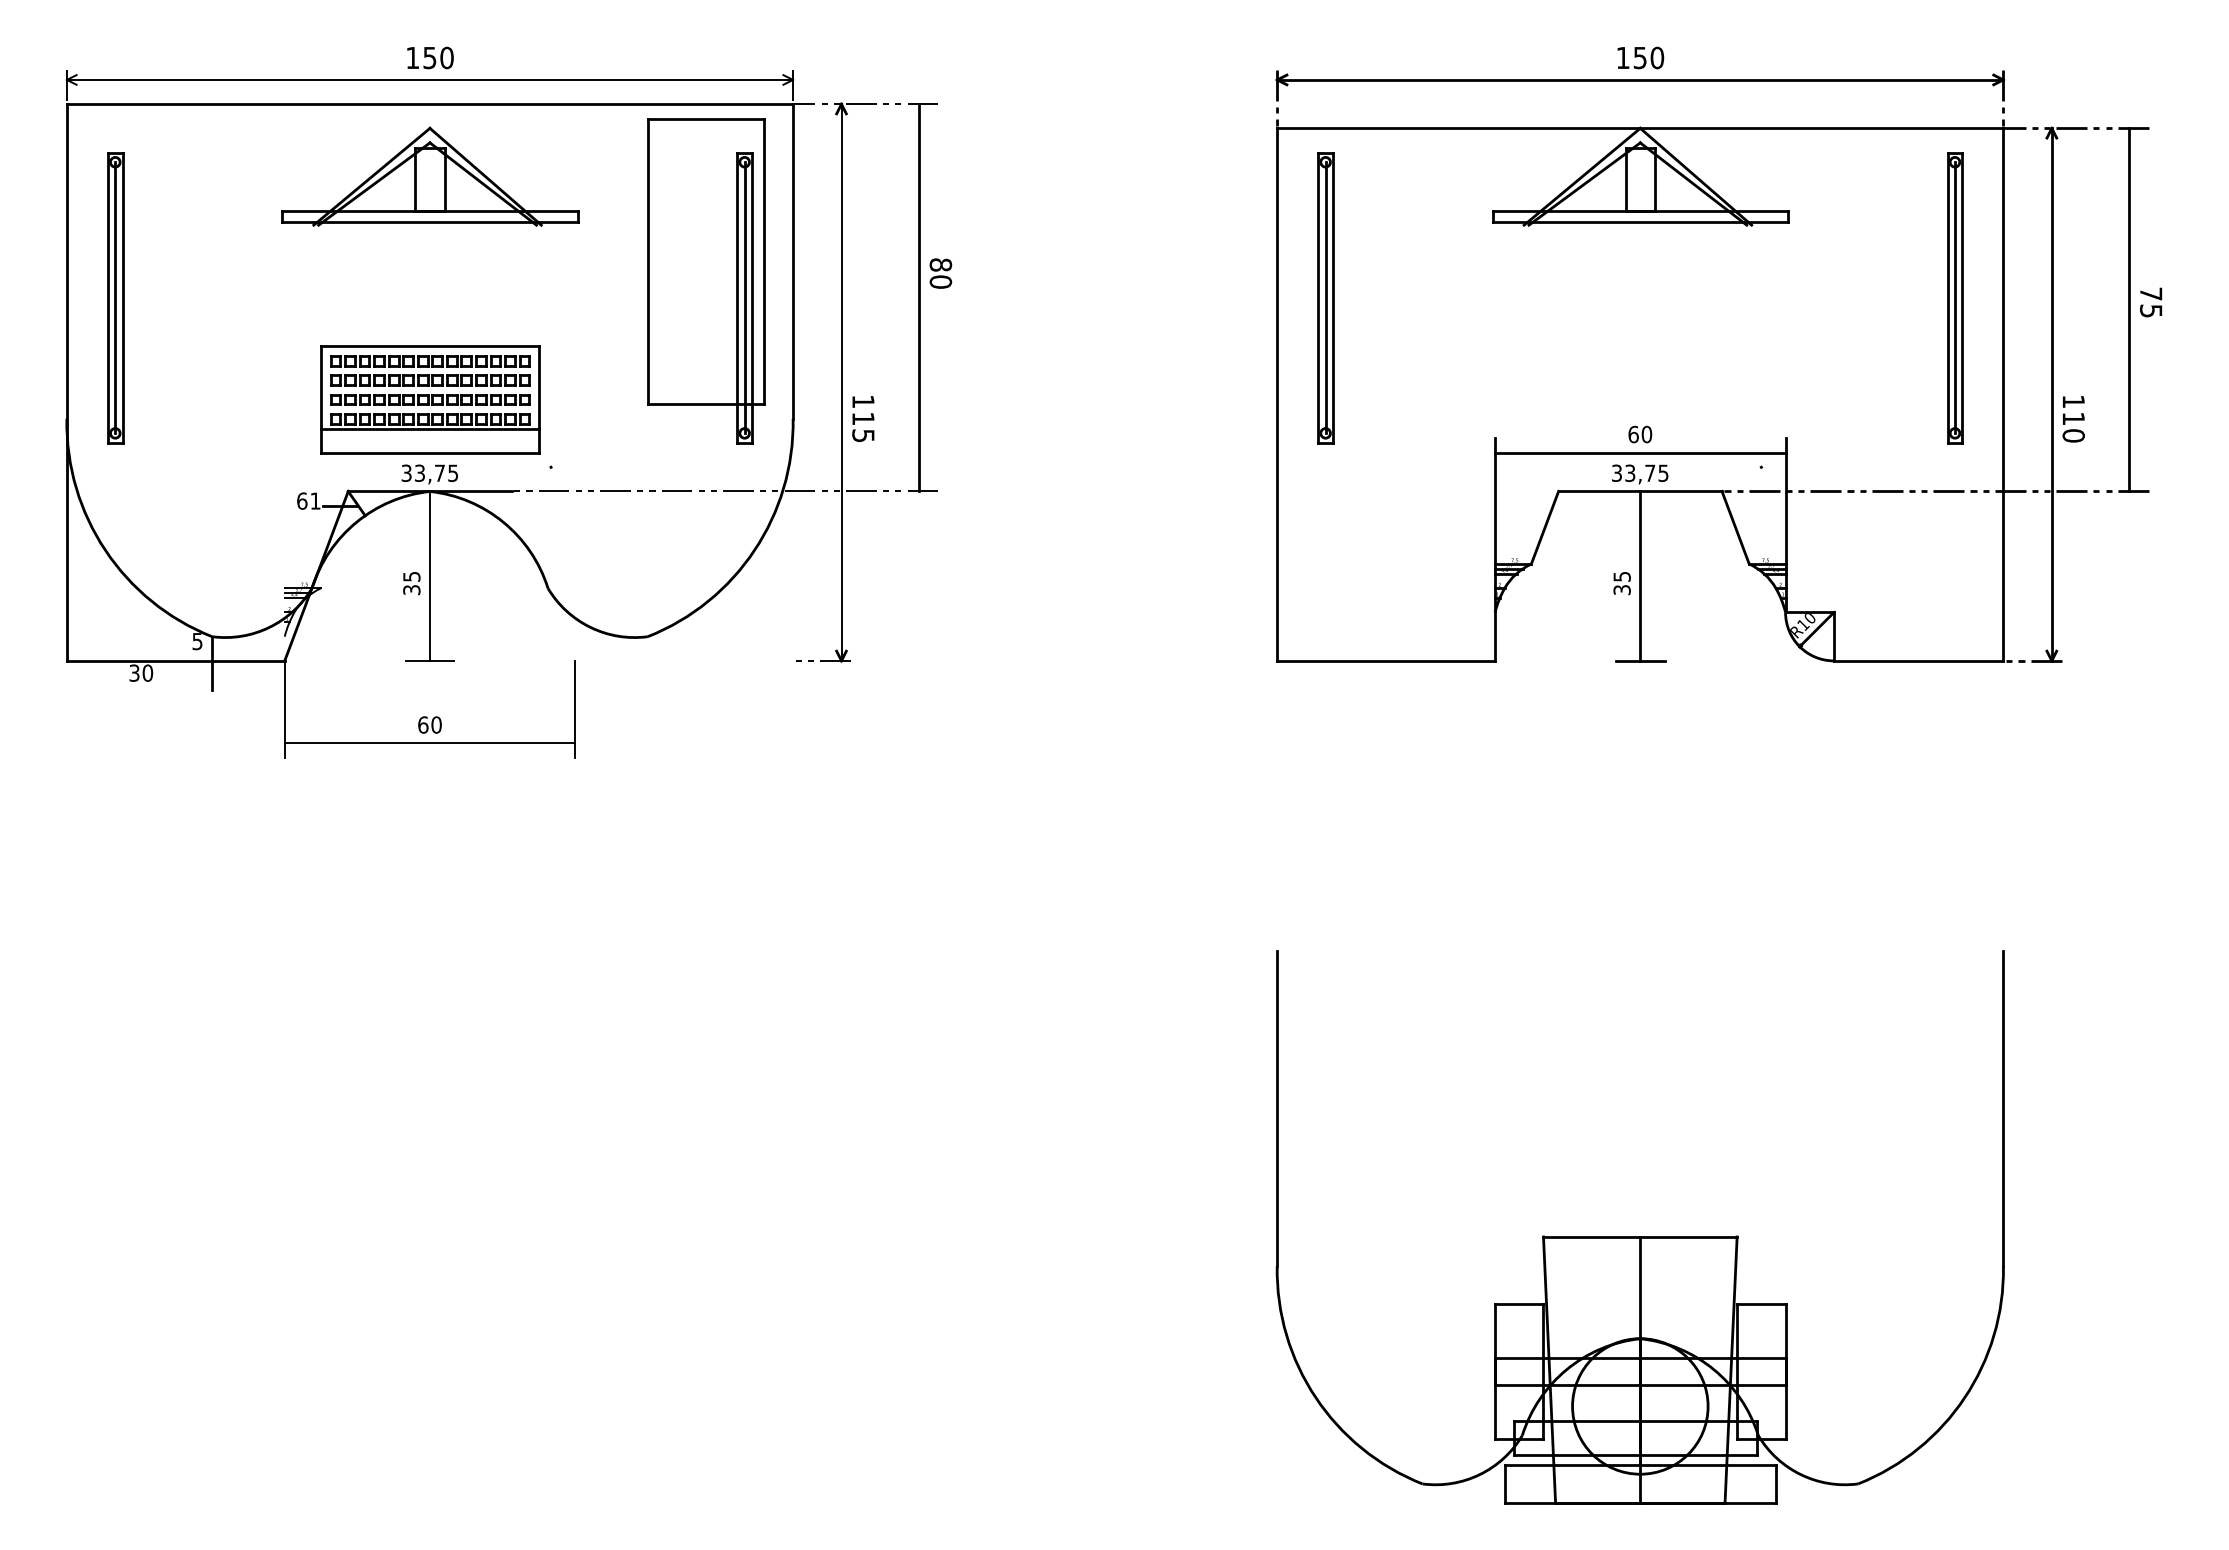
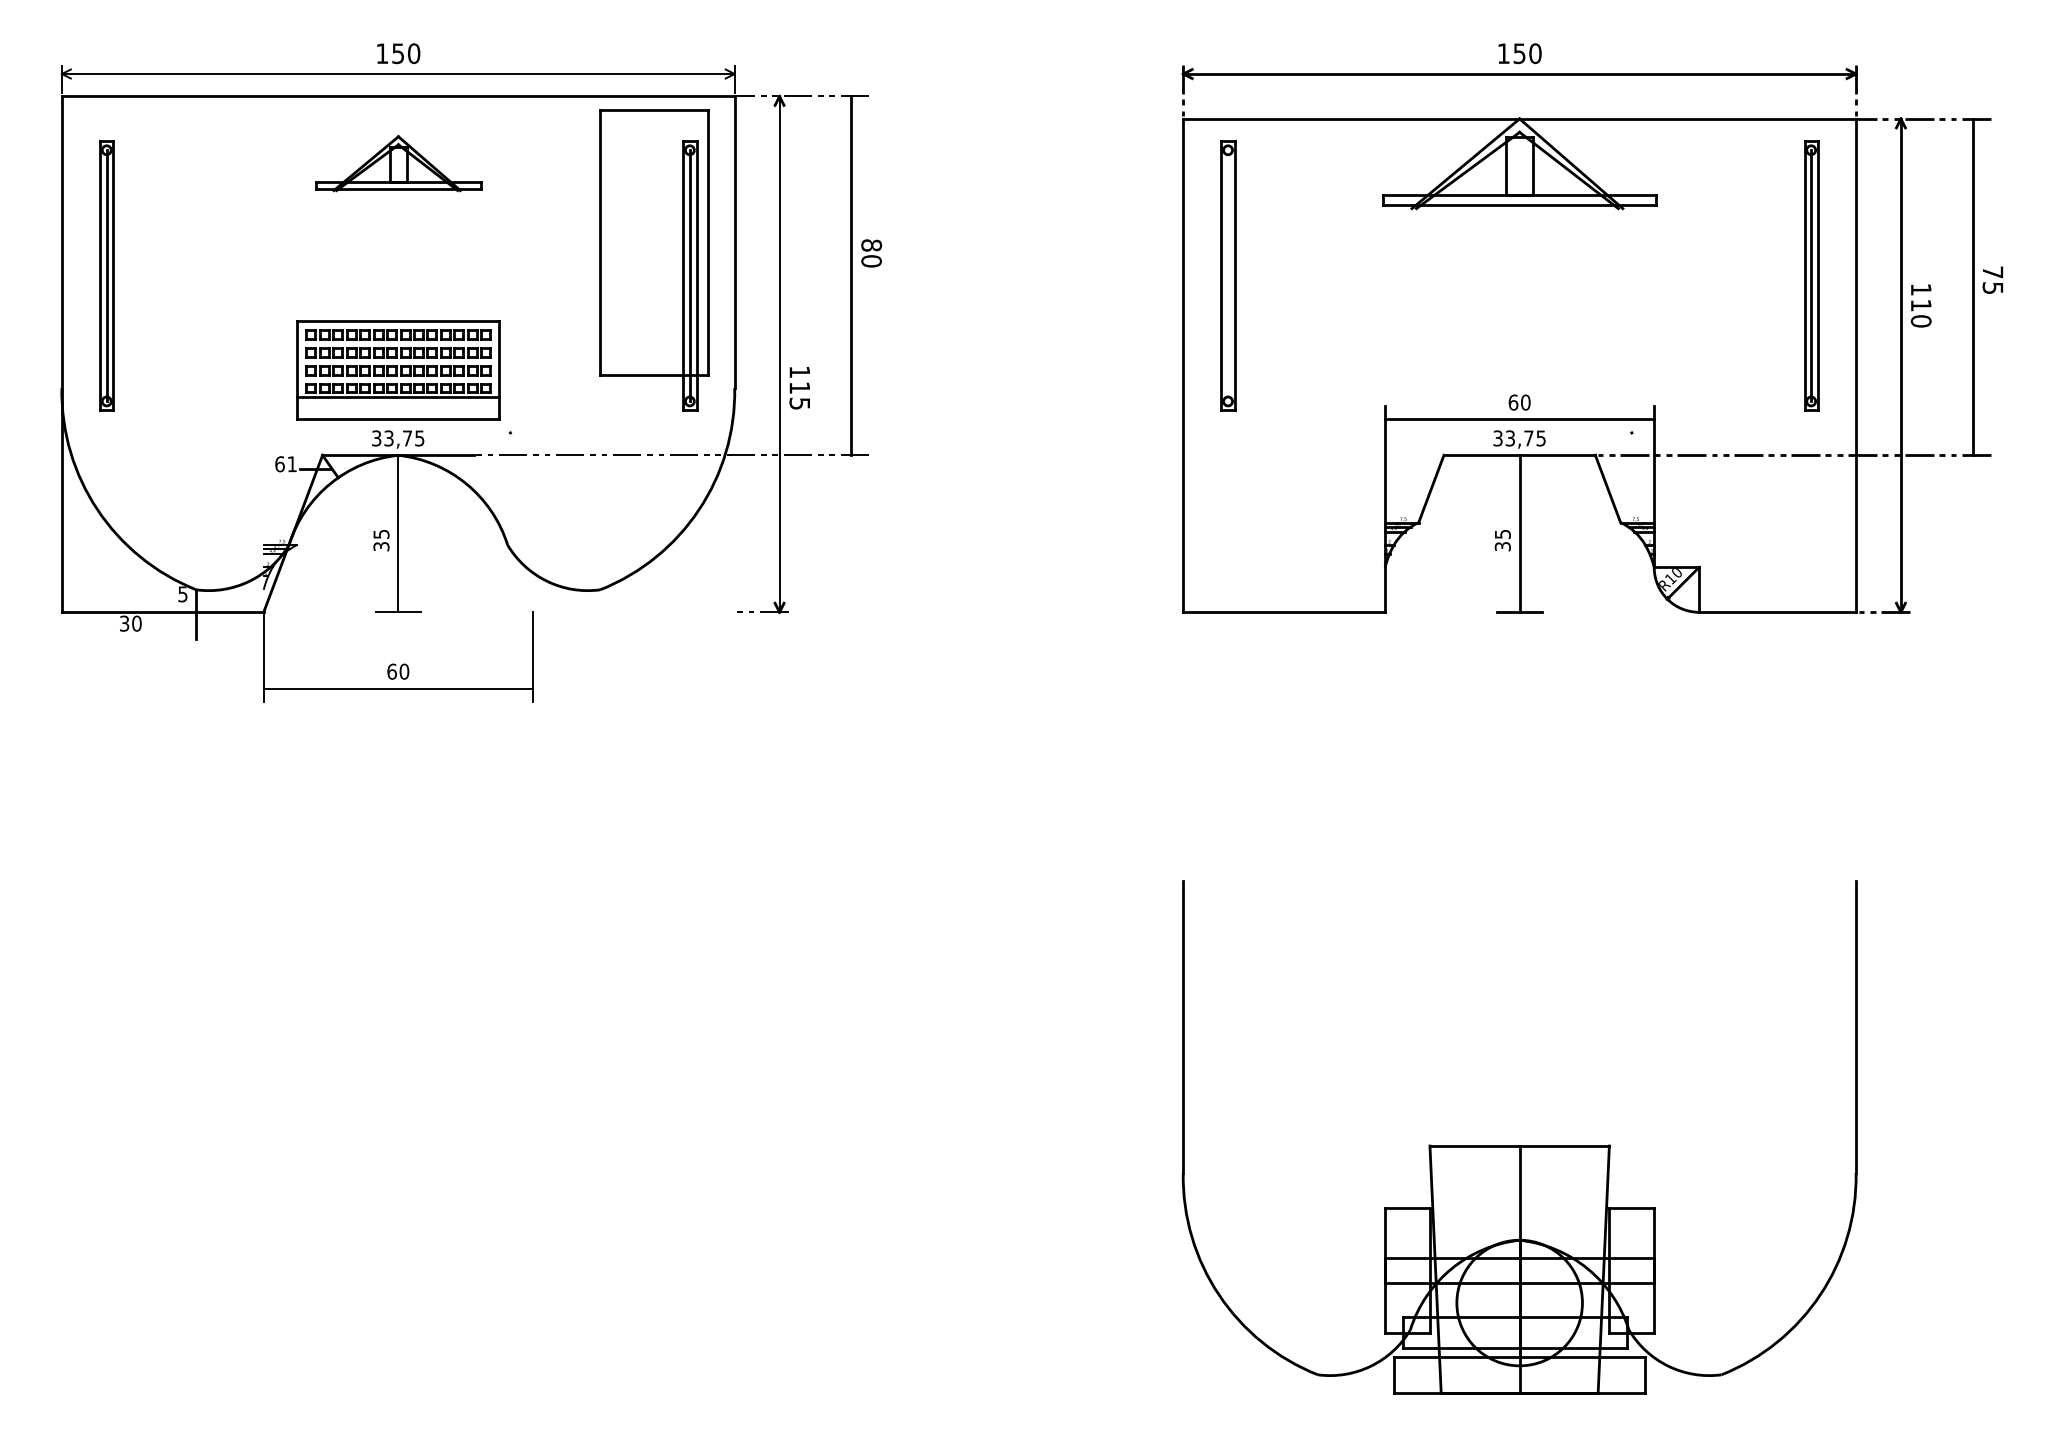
part: (430, 176) -> (398, 163), size x0.6
line: (1325, 297) -> (1227, 275), removed
text: (2073, 419) -> (1921, 306), moved

